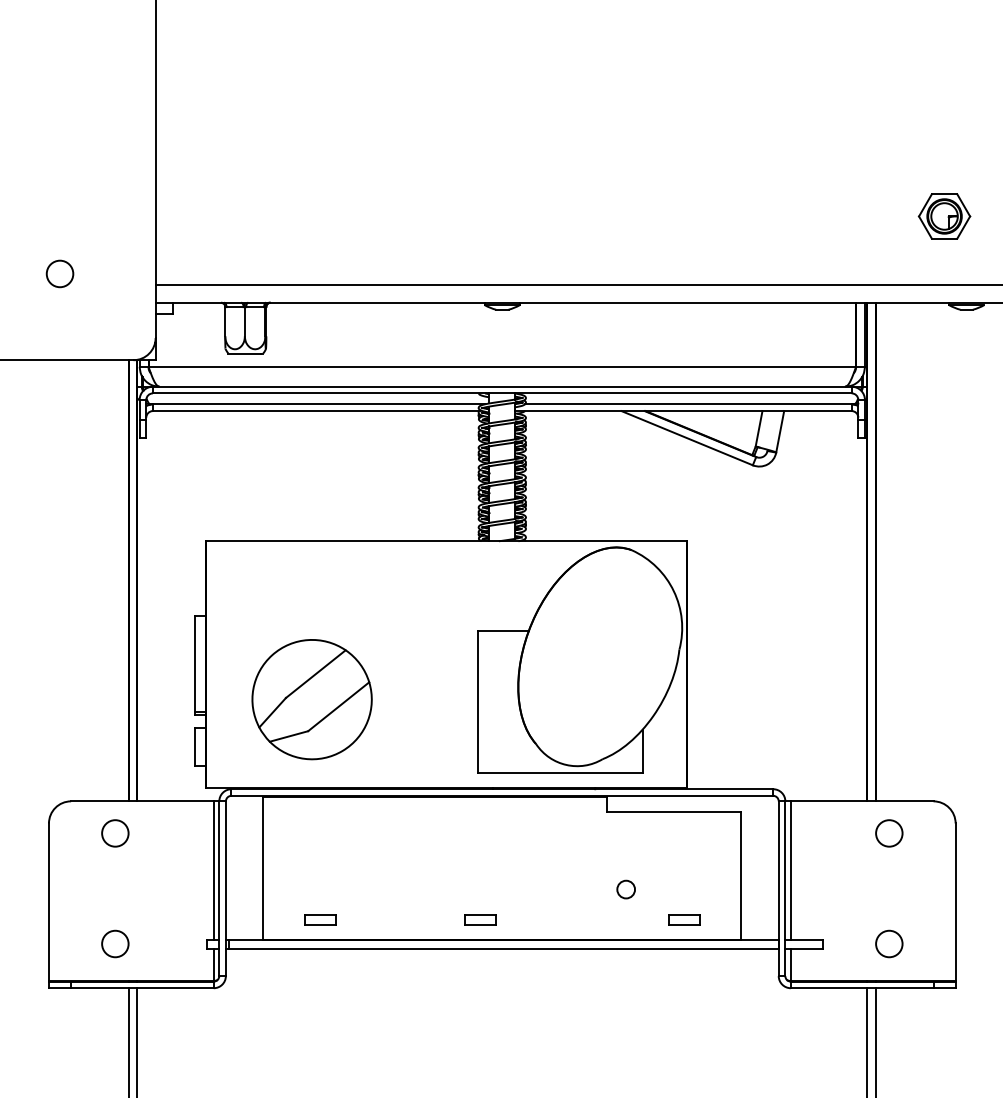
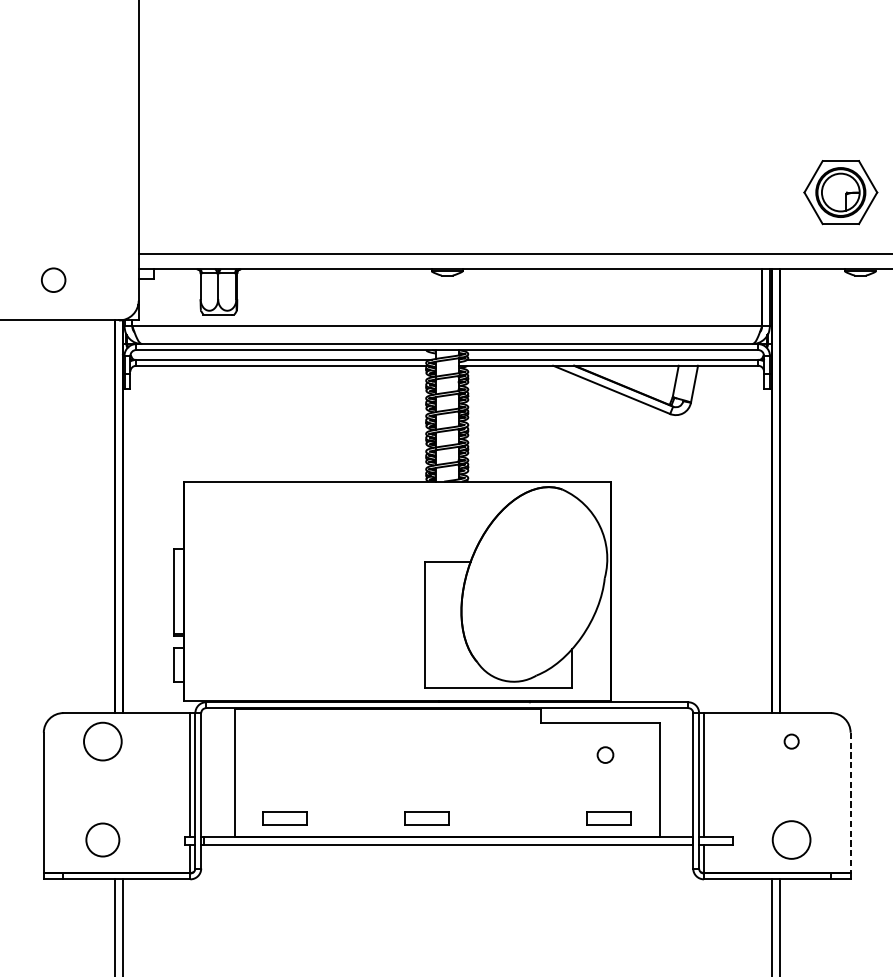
part: (944, 216) -> (840, 192), size x1.6
circle: (59, 273) -> (53, 279), moved
part: (311, 699) -> (277, 622), removed
circle: (115, 833) -> (102, 741), size x1.6
circle: (889, 833) -> (791, 741), size x0.6
circle: (625, 889) -> (604, 755), moved
line: (955, 902) -> (850, 803), solid -> dashed
part: (320, 919) -> (285, 818), size x1.6
part: (480, 919) -> (427, 818), size x1.6
part: (684, 919) -> (609, 818), size x1.6
circle: (115, 943) -> (102, 839), size x1.4
circle: (889, 943) -> (791, 839), size x1.6

